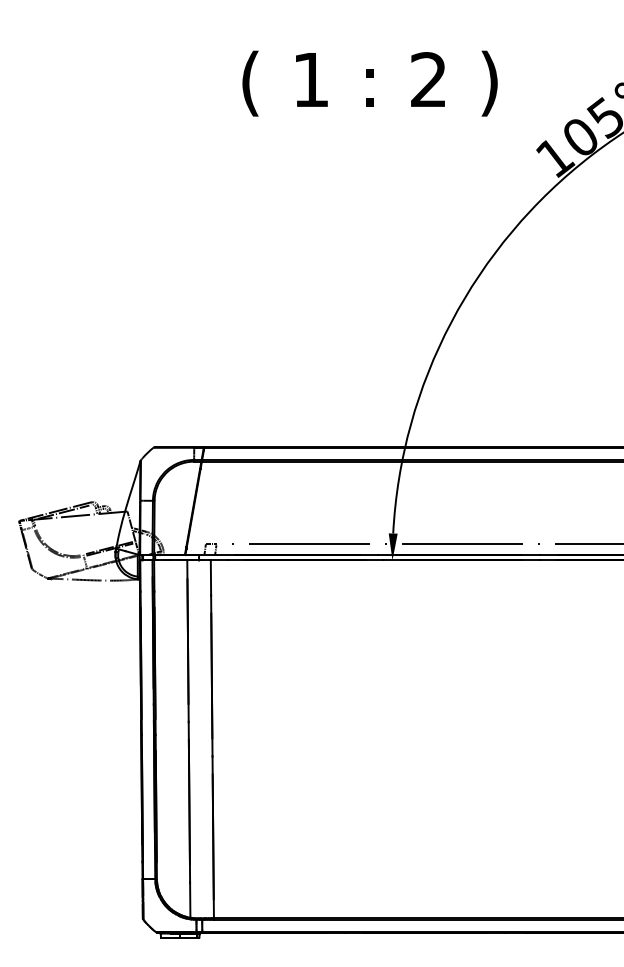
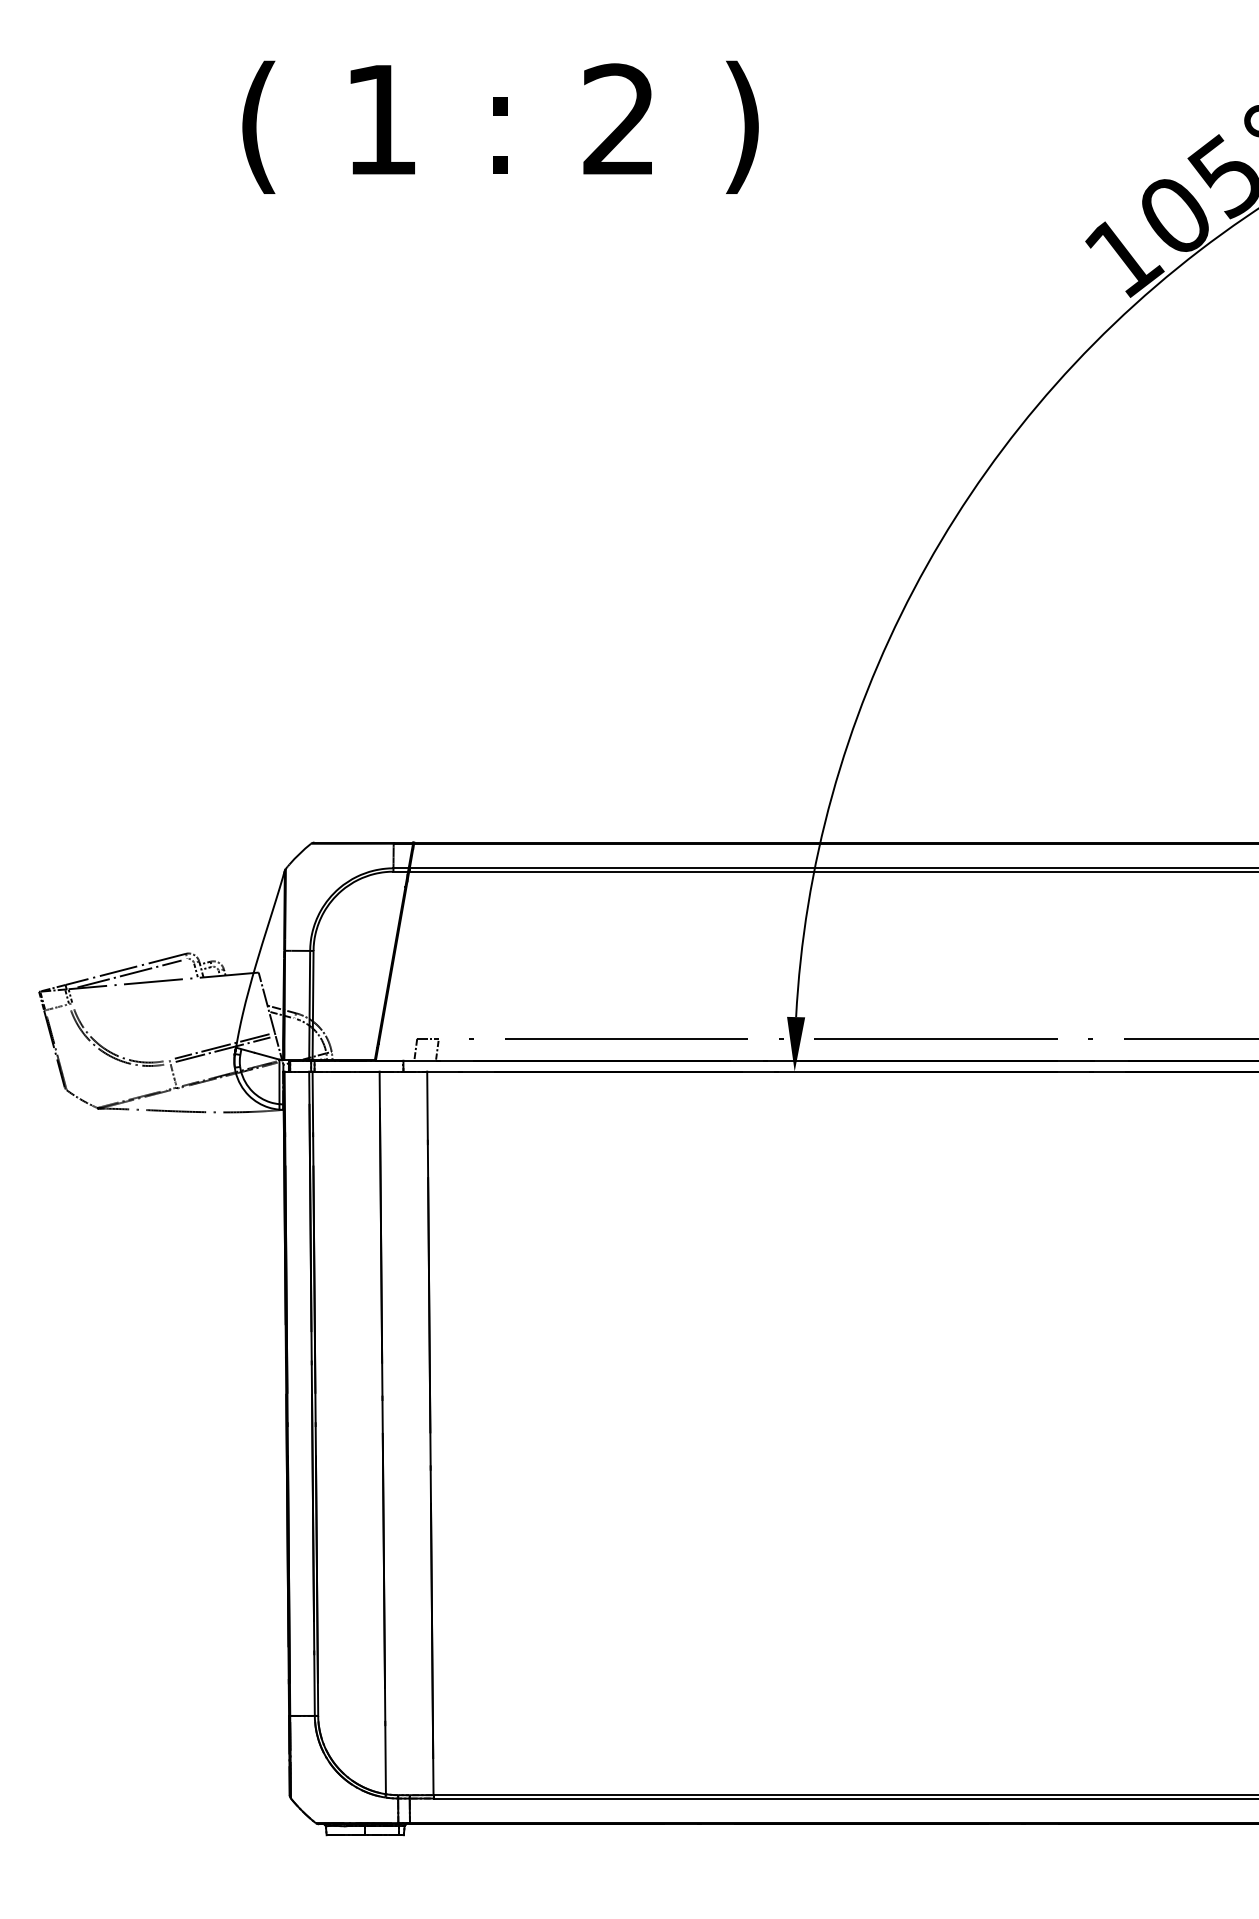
text: (369, 83) -> (499, 127), moved

